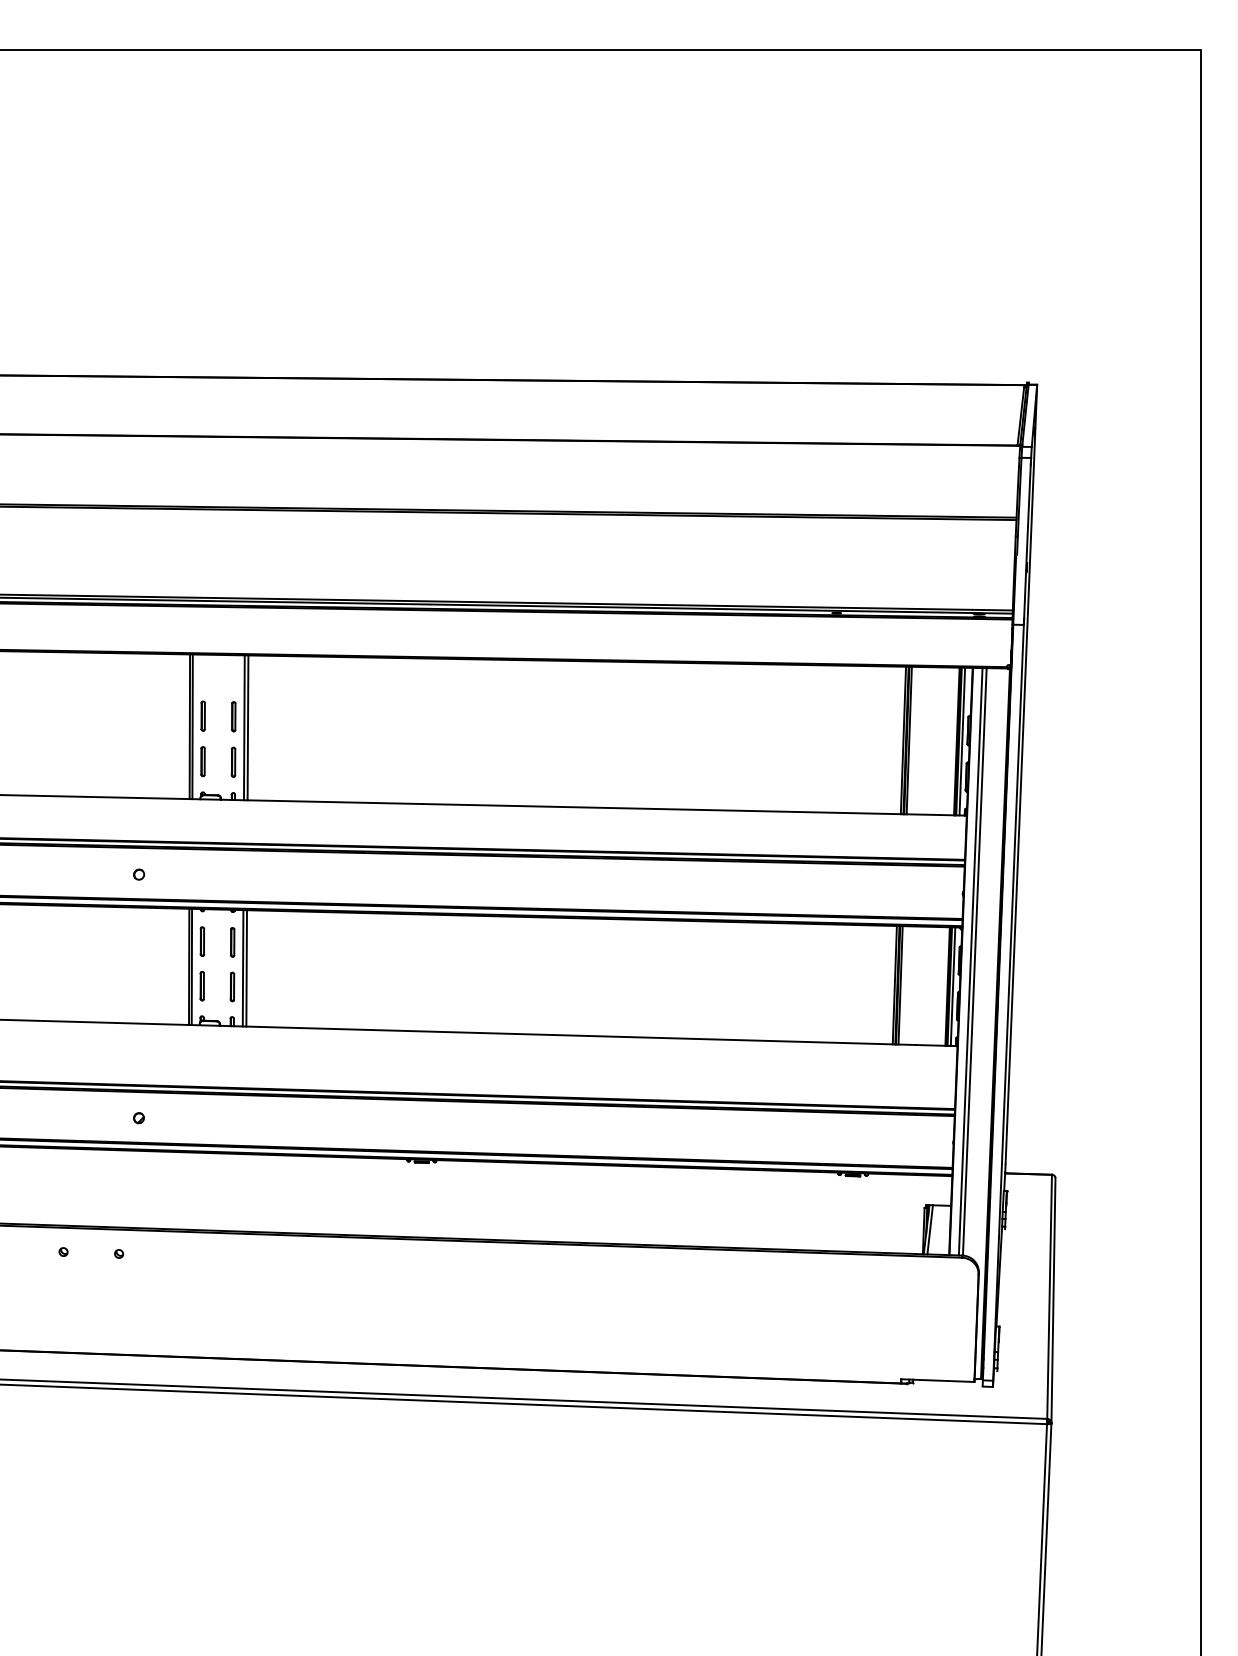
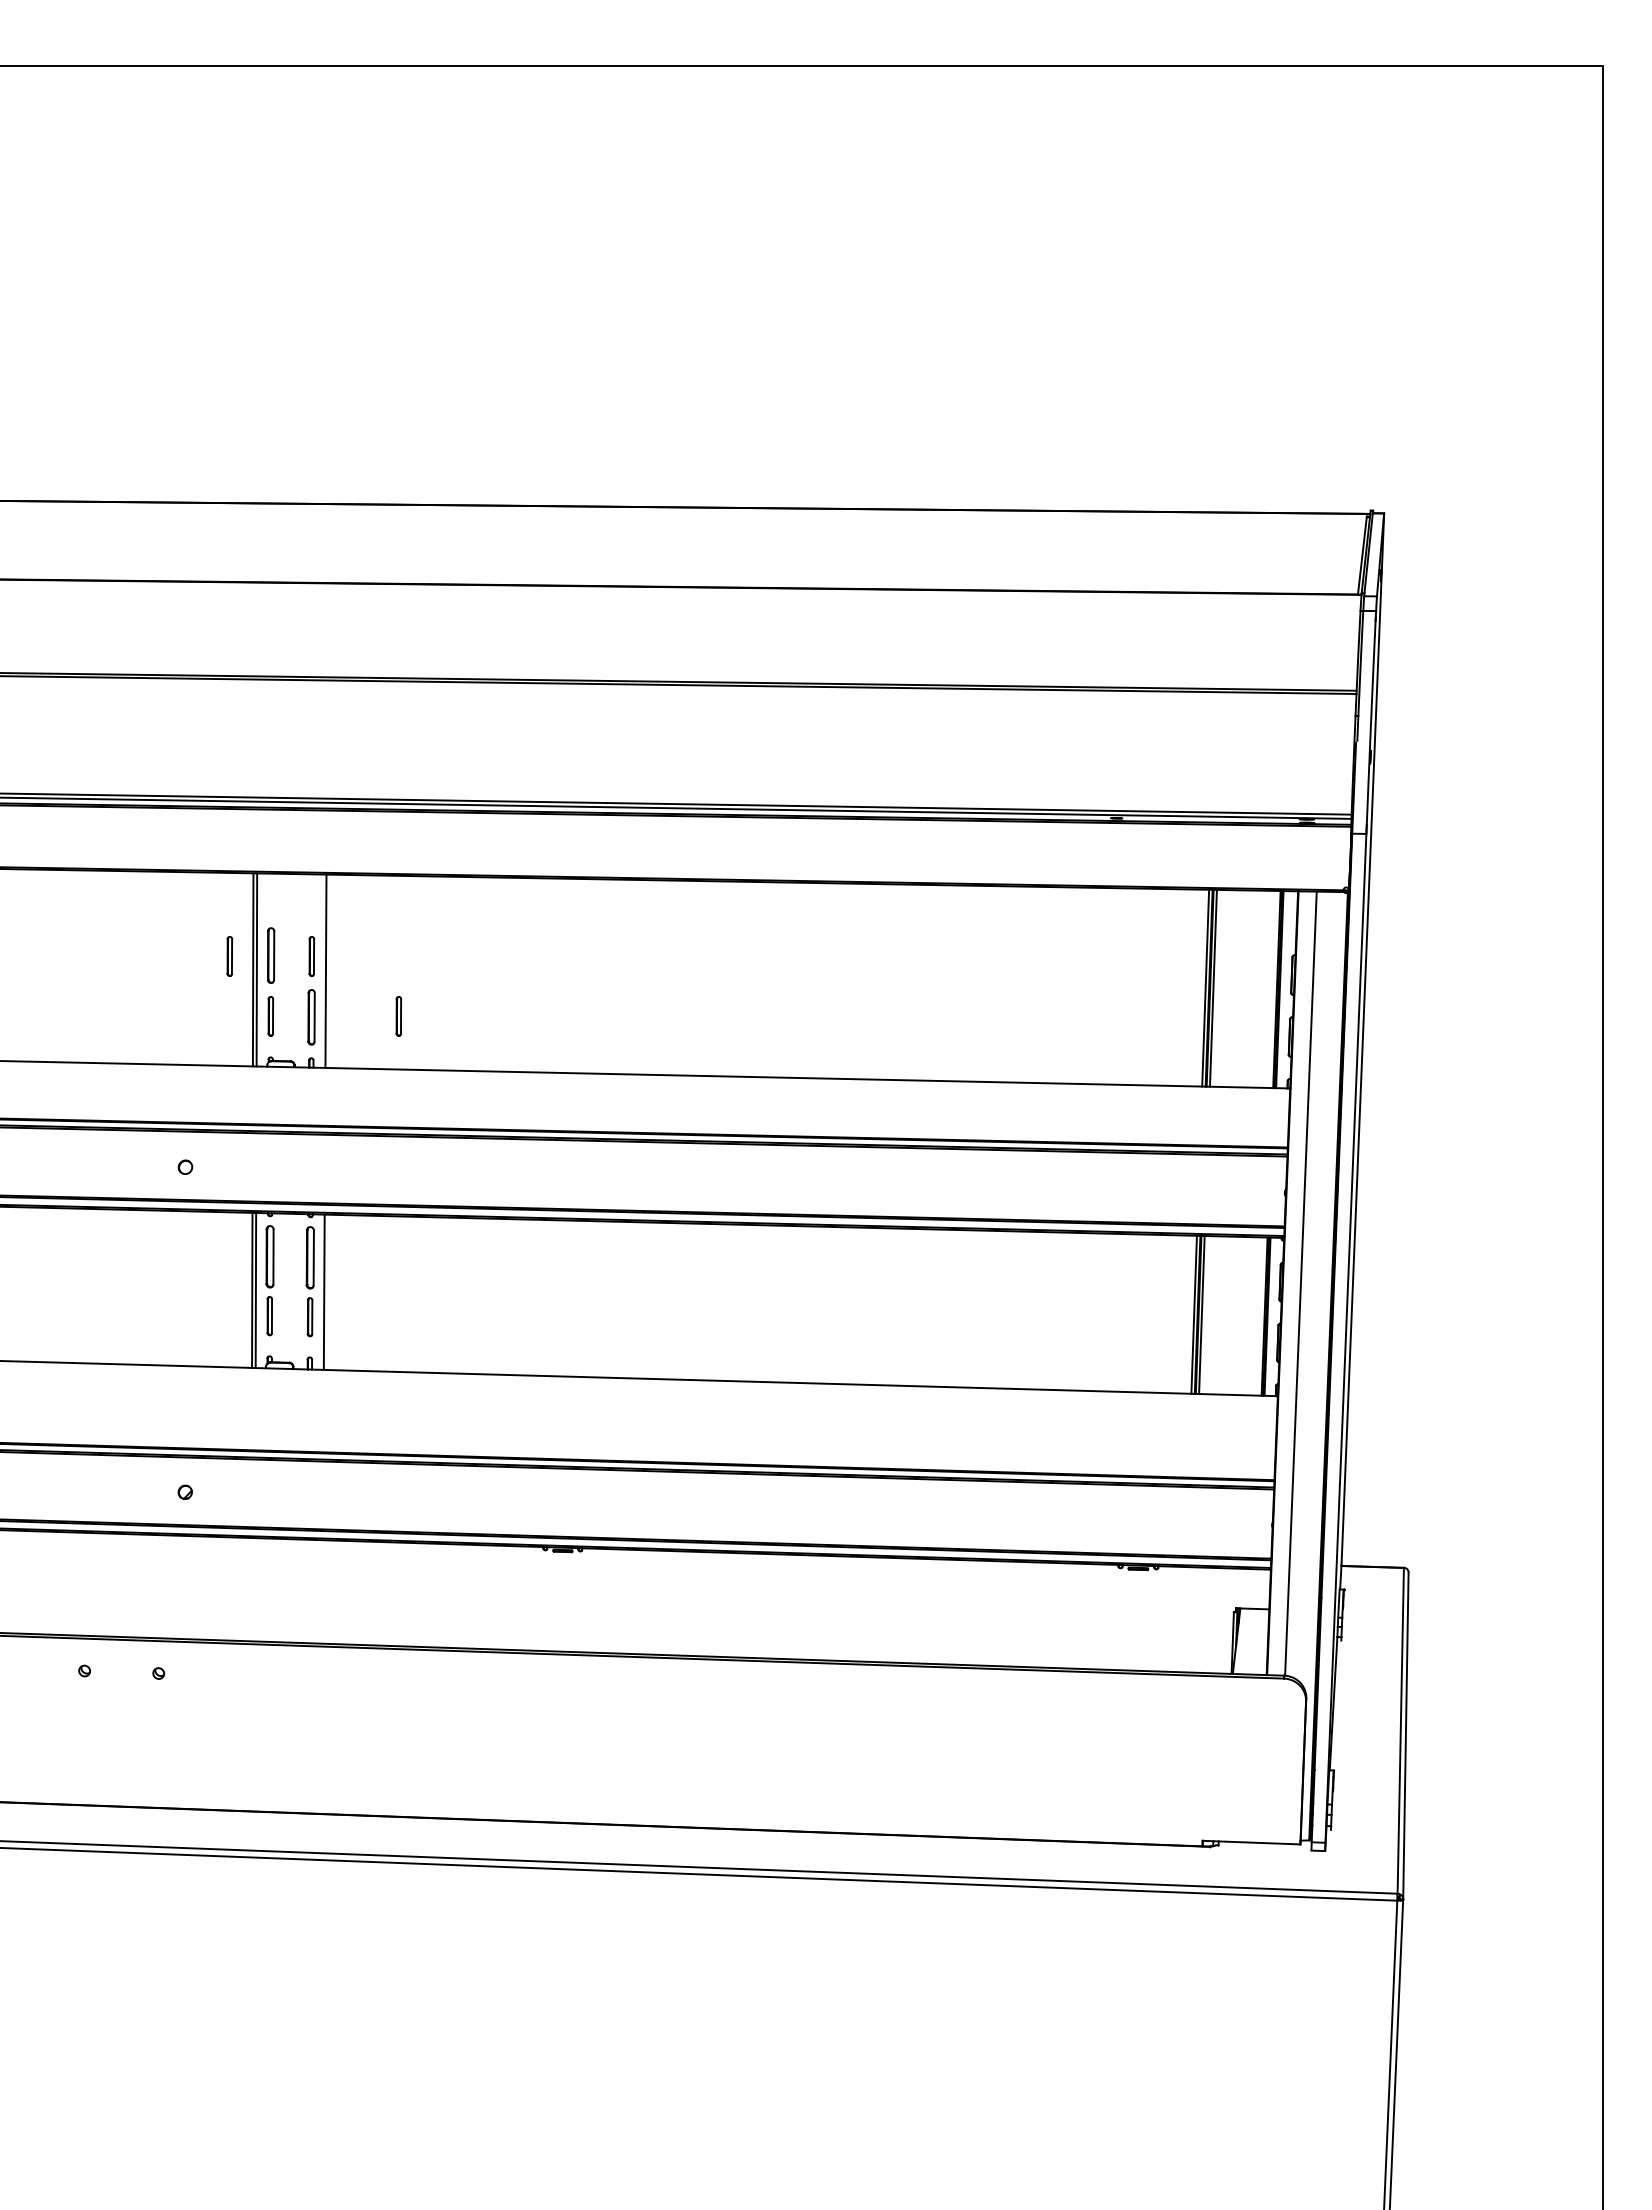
part: (202, 715) -> (270, 955), size x1.4
part: (172, 716) -> (229, 956), added
line: (247, 727) -> (330, 971), removed
line: (961, 741) -> (1283, 989), removed
part: (233, 761) -> (311, 1016), size x1.4
part: (298, 761) -> (398, 1016), added
part: (202, 941) -> (269, 1256), size x1.6
part: (232, 942) -> (310, 1257), size x1.6
line: (970, 961) -> (1295, 1283), removed
line: (246, 968) -> (328, 1292), removed
line: (952, 986) -> (1271, 1316), removed
line: (930, 1229) -> (1241, 1641), removed

